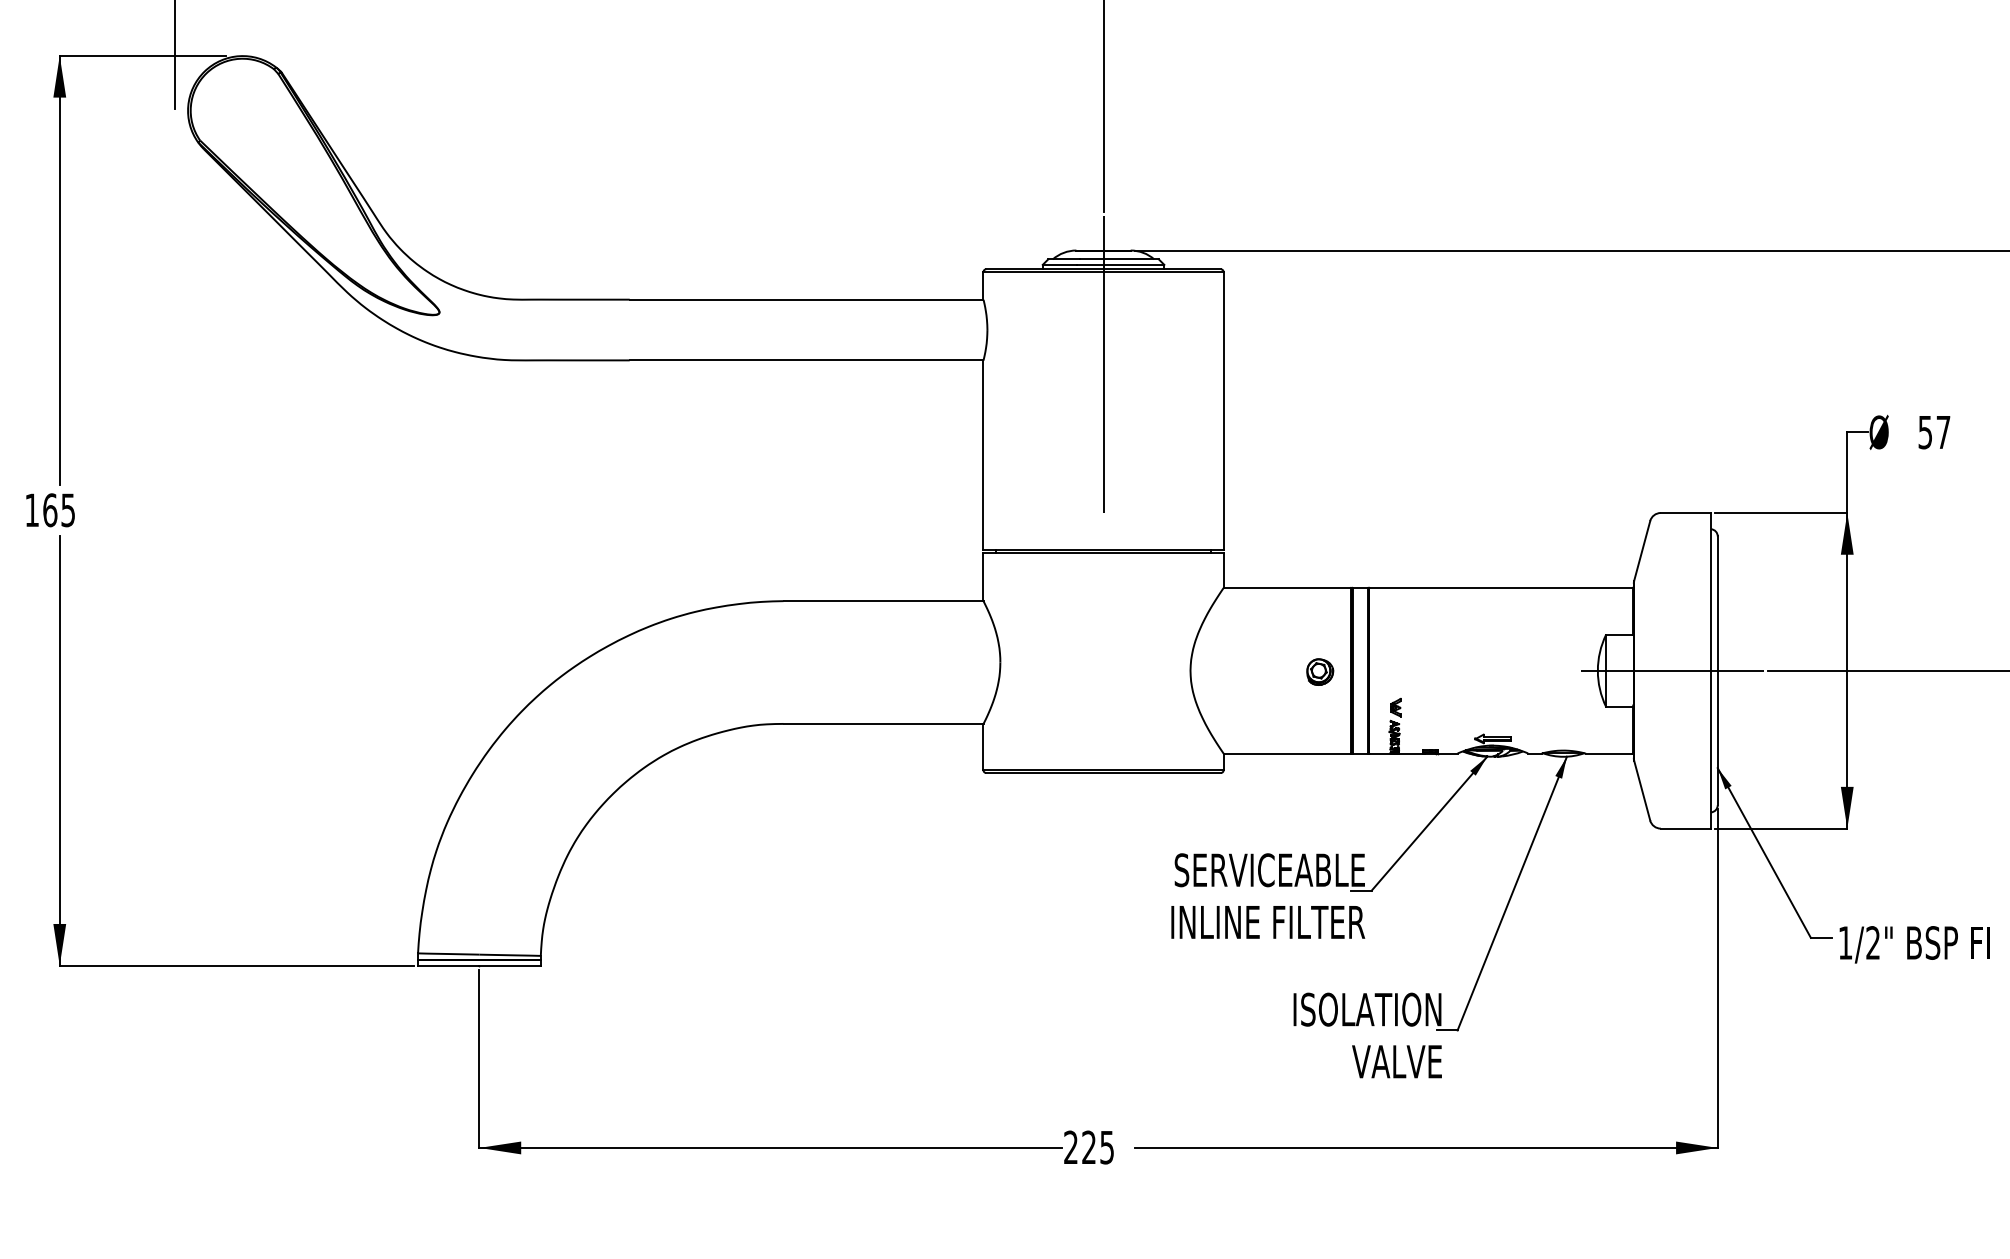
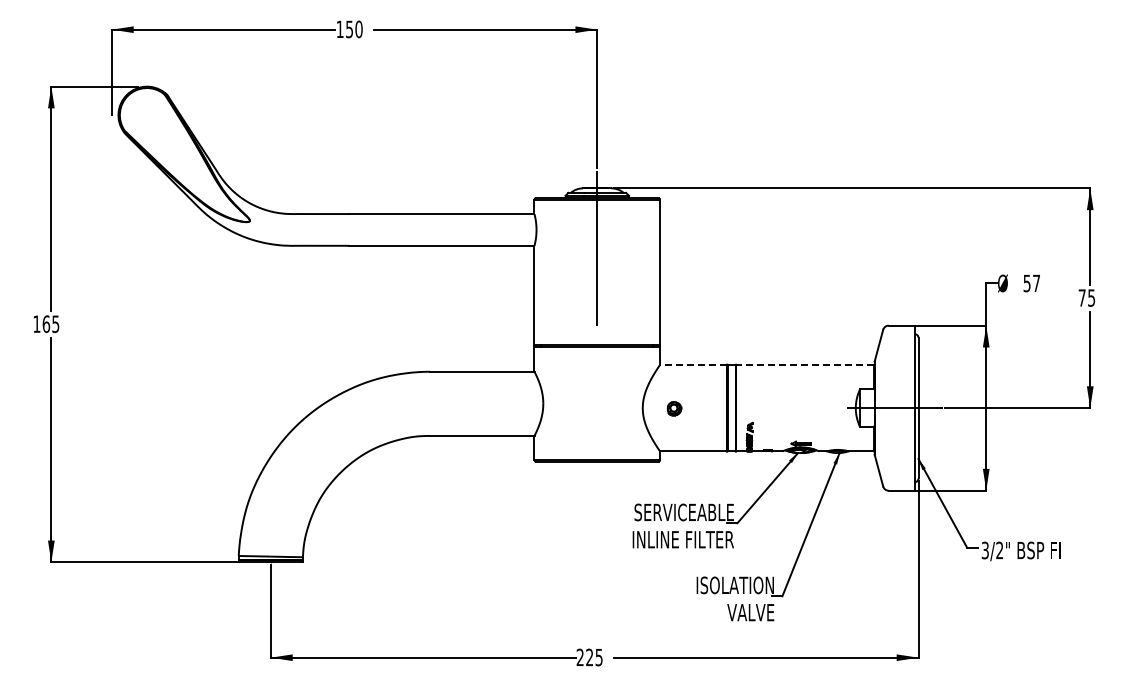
line: (1285, 587) -> (692, 364), solid -> dashed
line: (1501, 587) -> (805, 364), solid -> dashed
part: (1320, 671) -> (674, 408), moved
text: (1843, 942) -> (984, 550), 1/2" -> 3/2"

